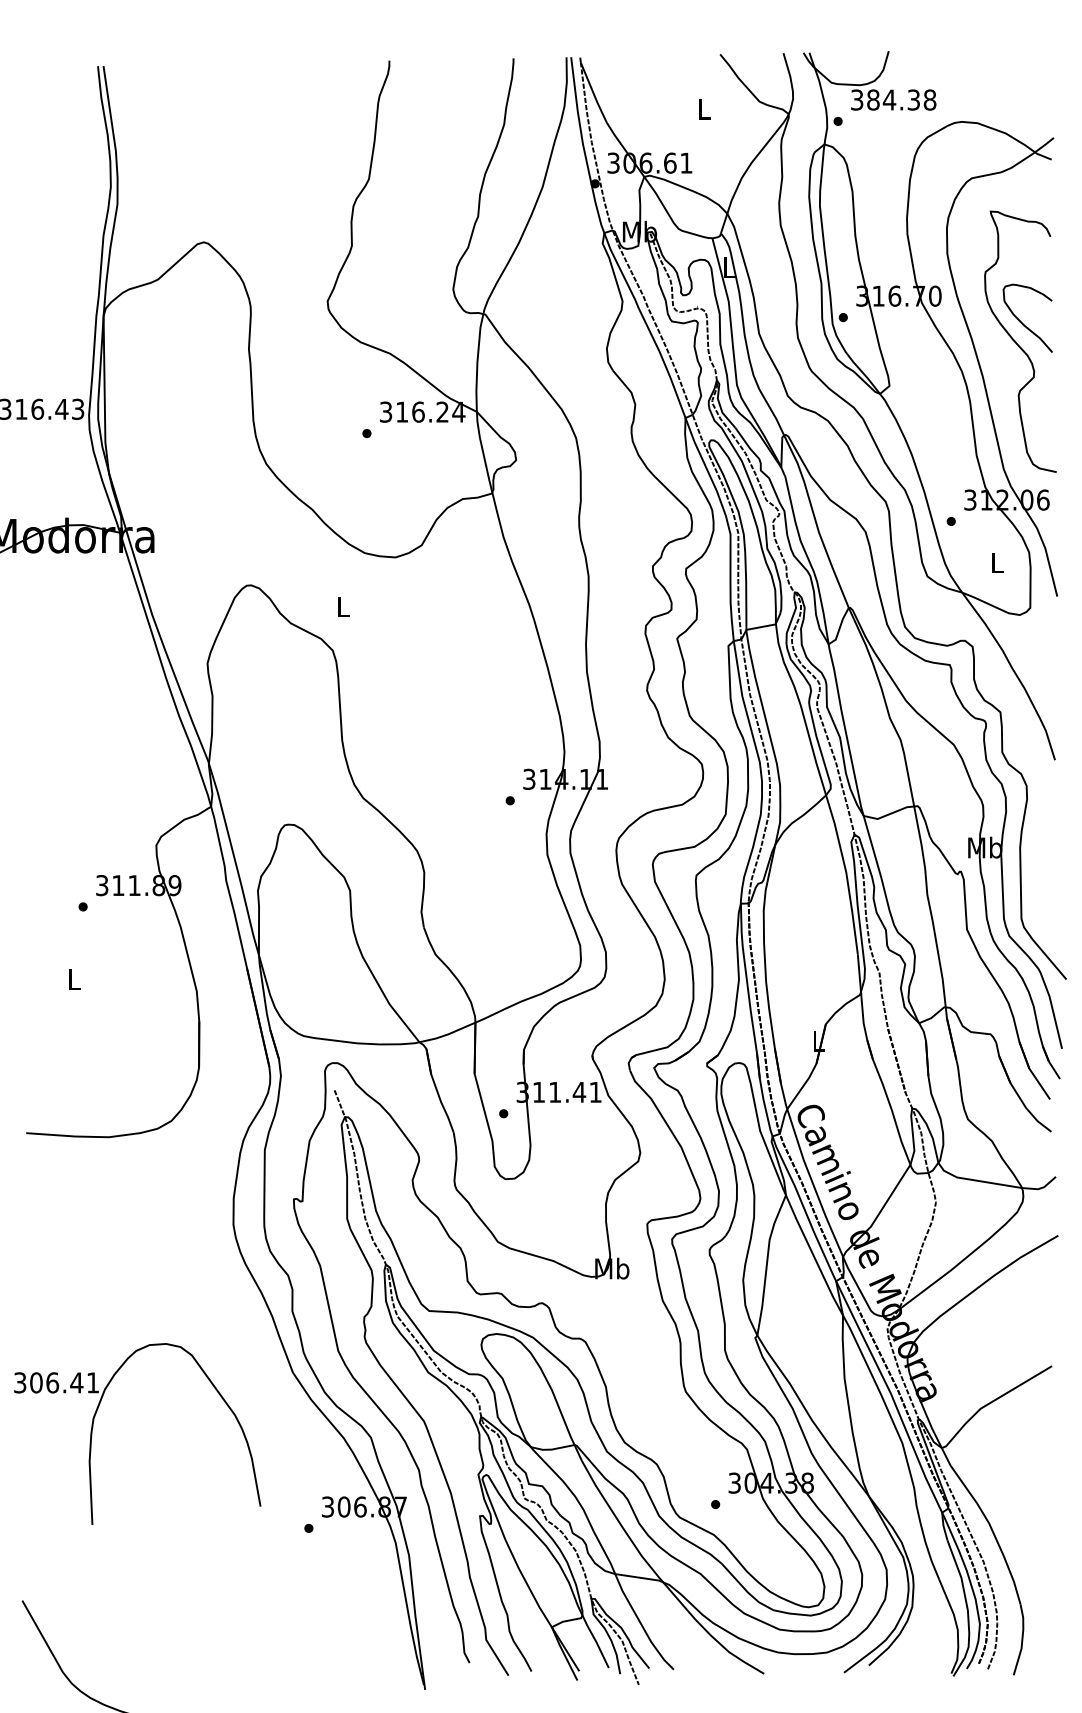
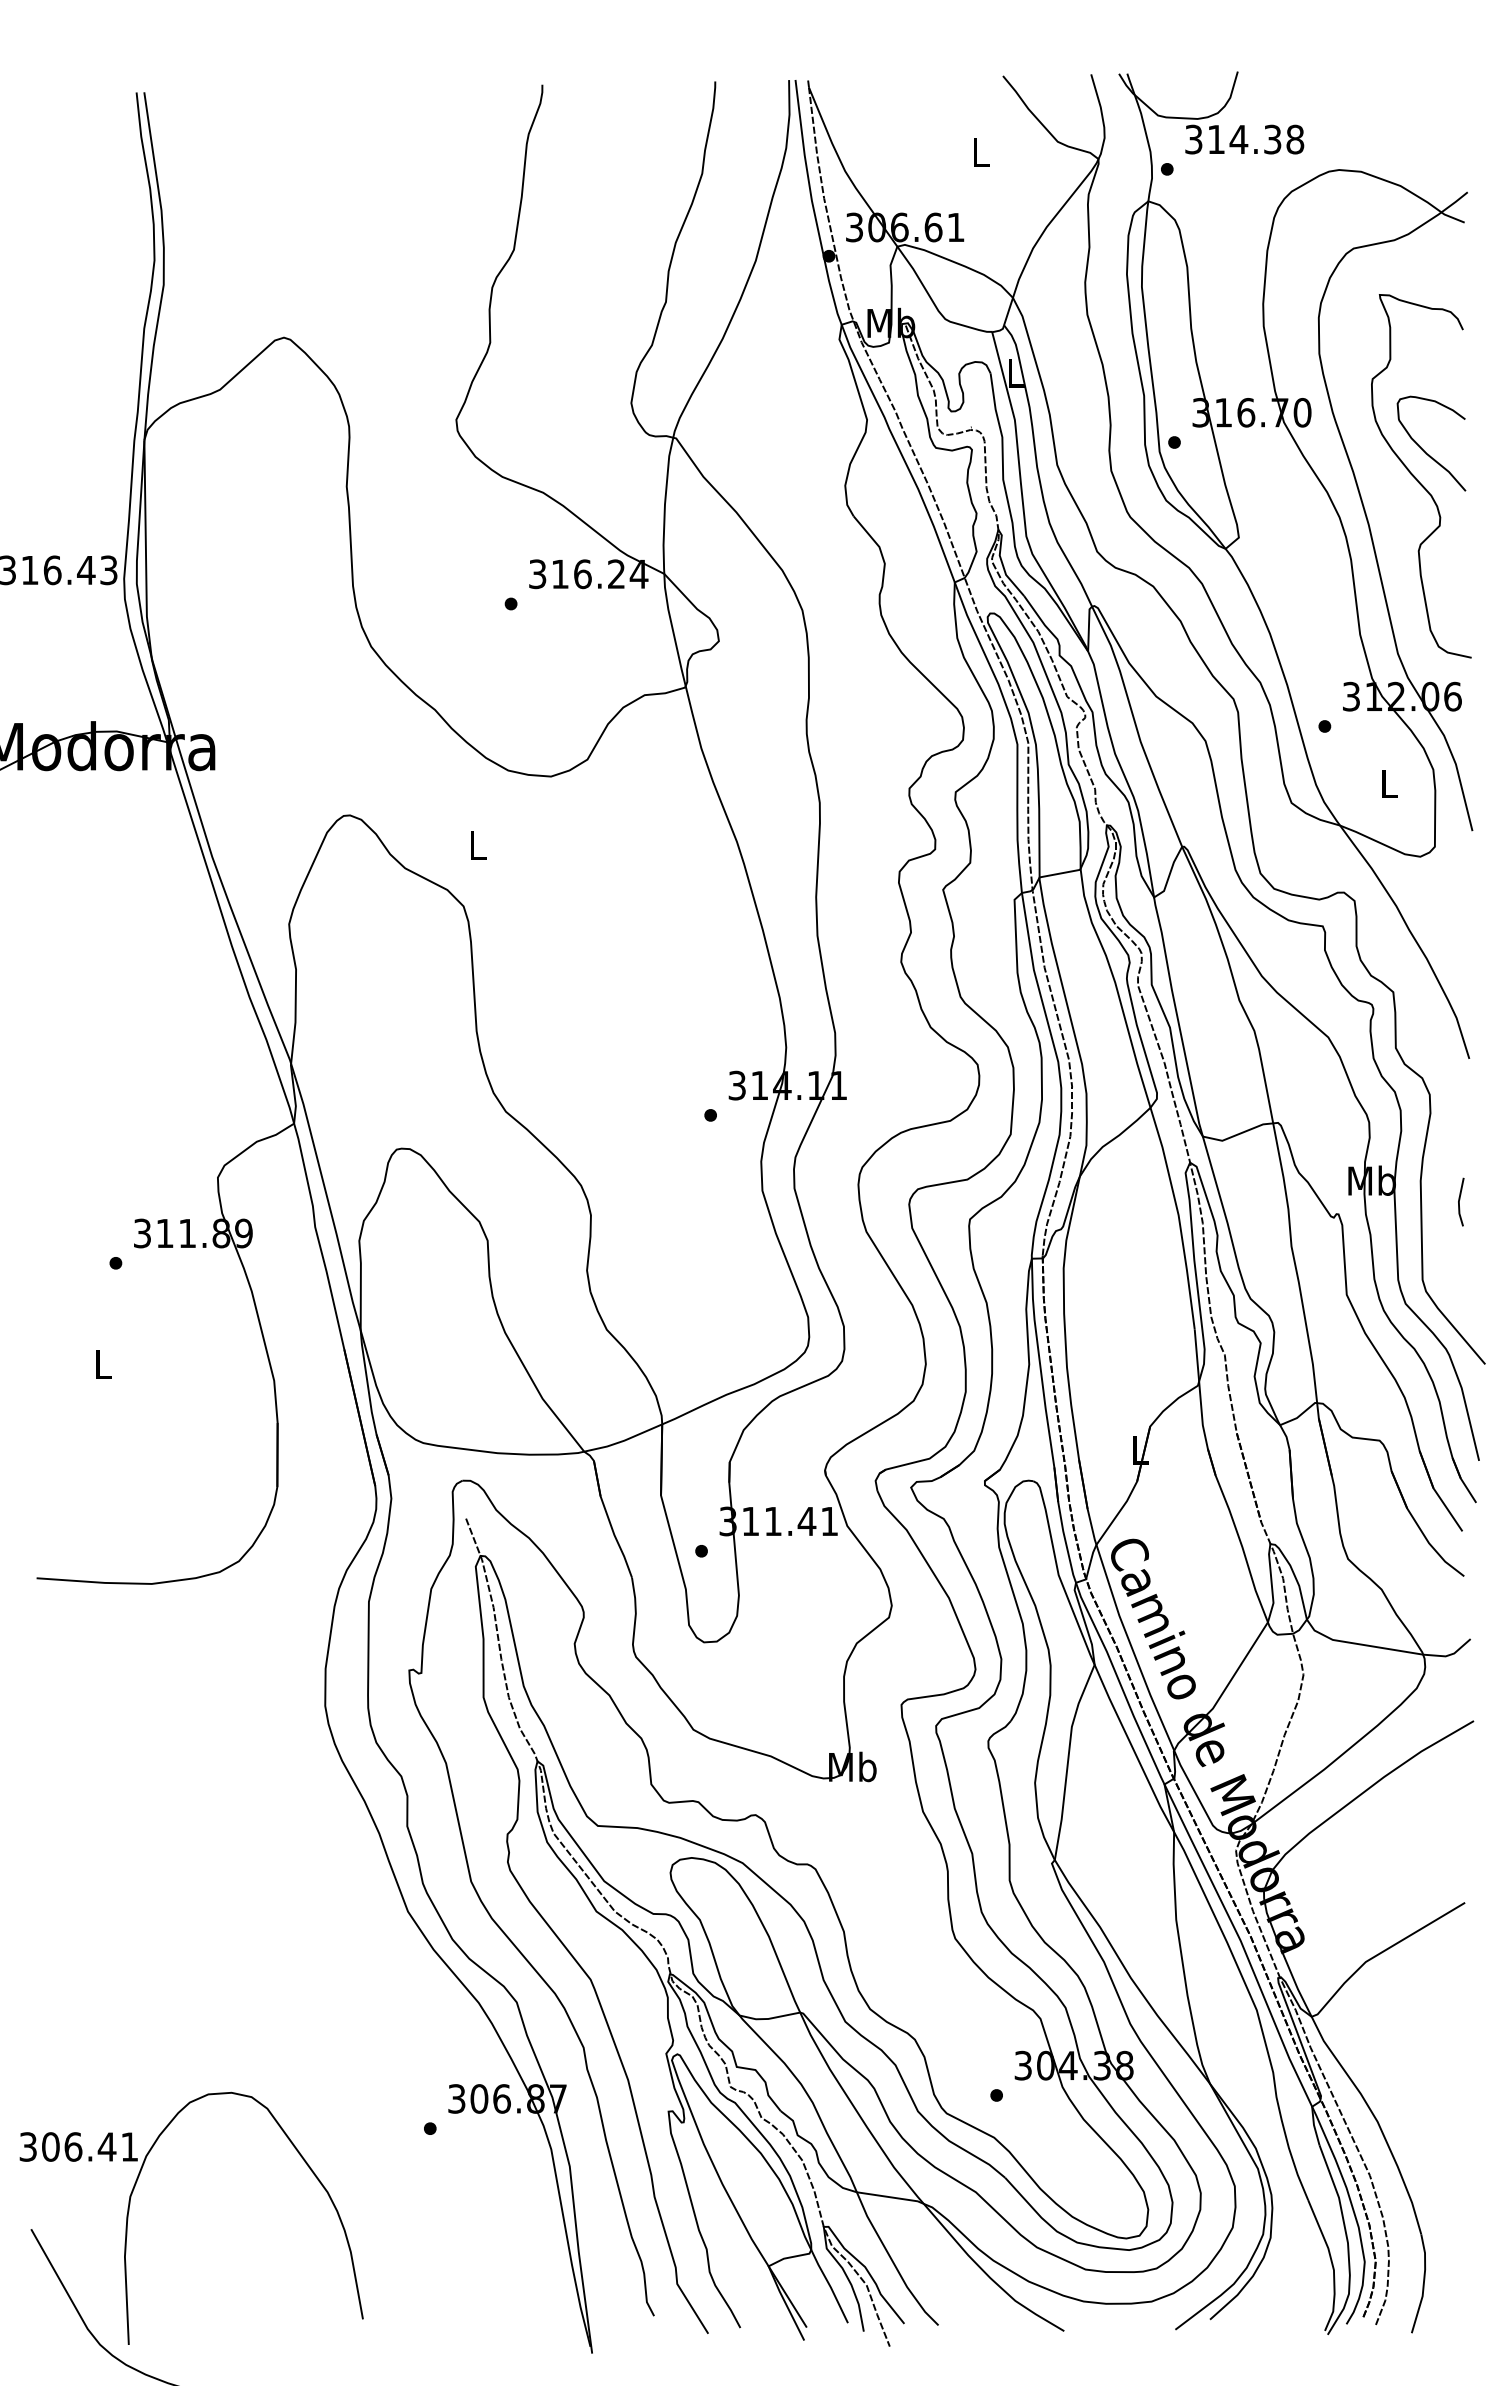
text: (873, 99) -> (1216, 139), 384.38 -> 314.38
line: (1047, 862) -> (1459, 1201), added
part: (92, 1429) -> (129, 2211), moved

